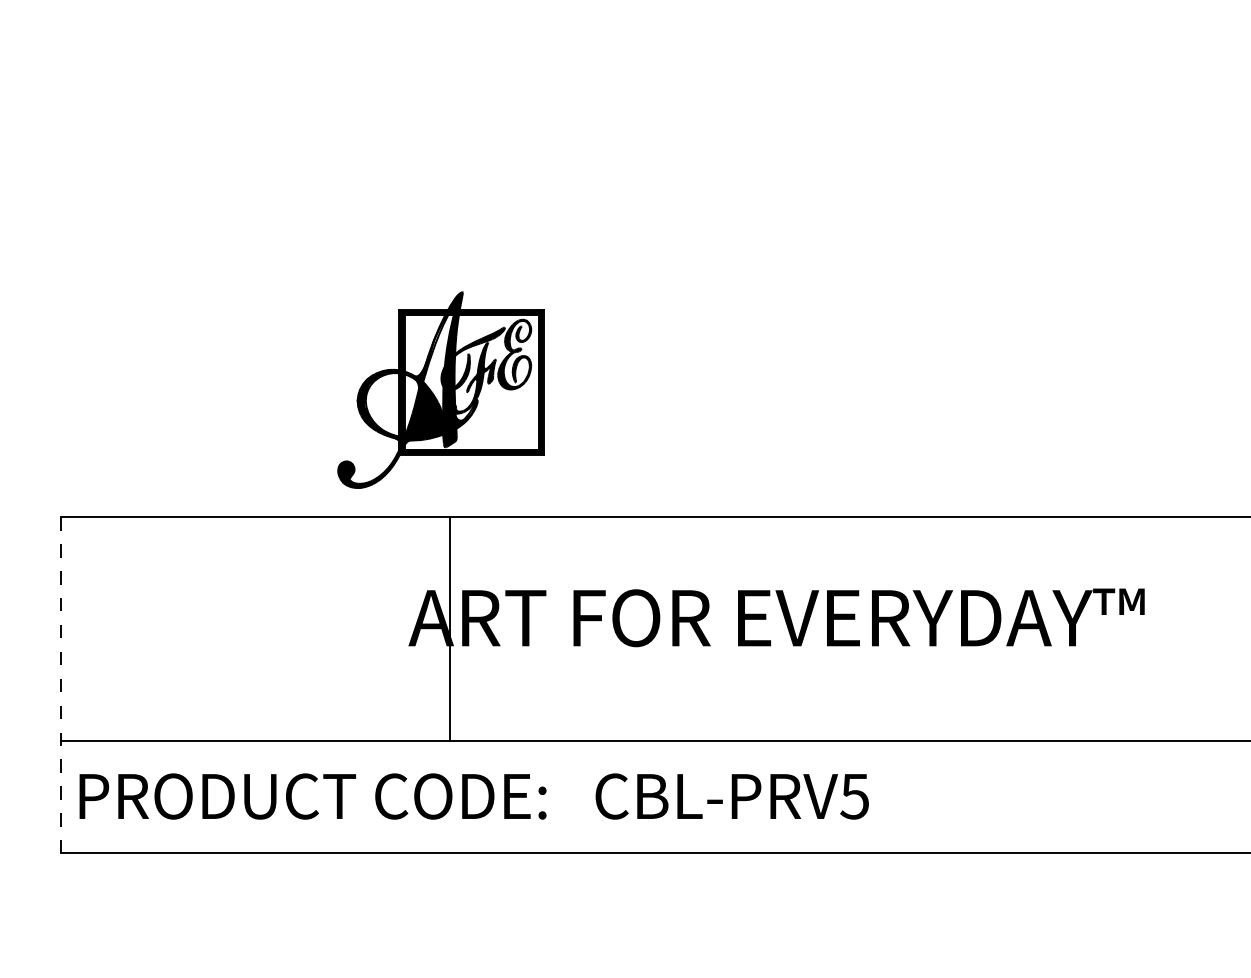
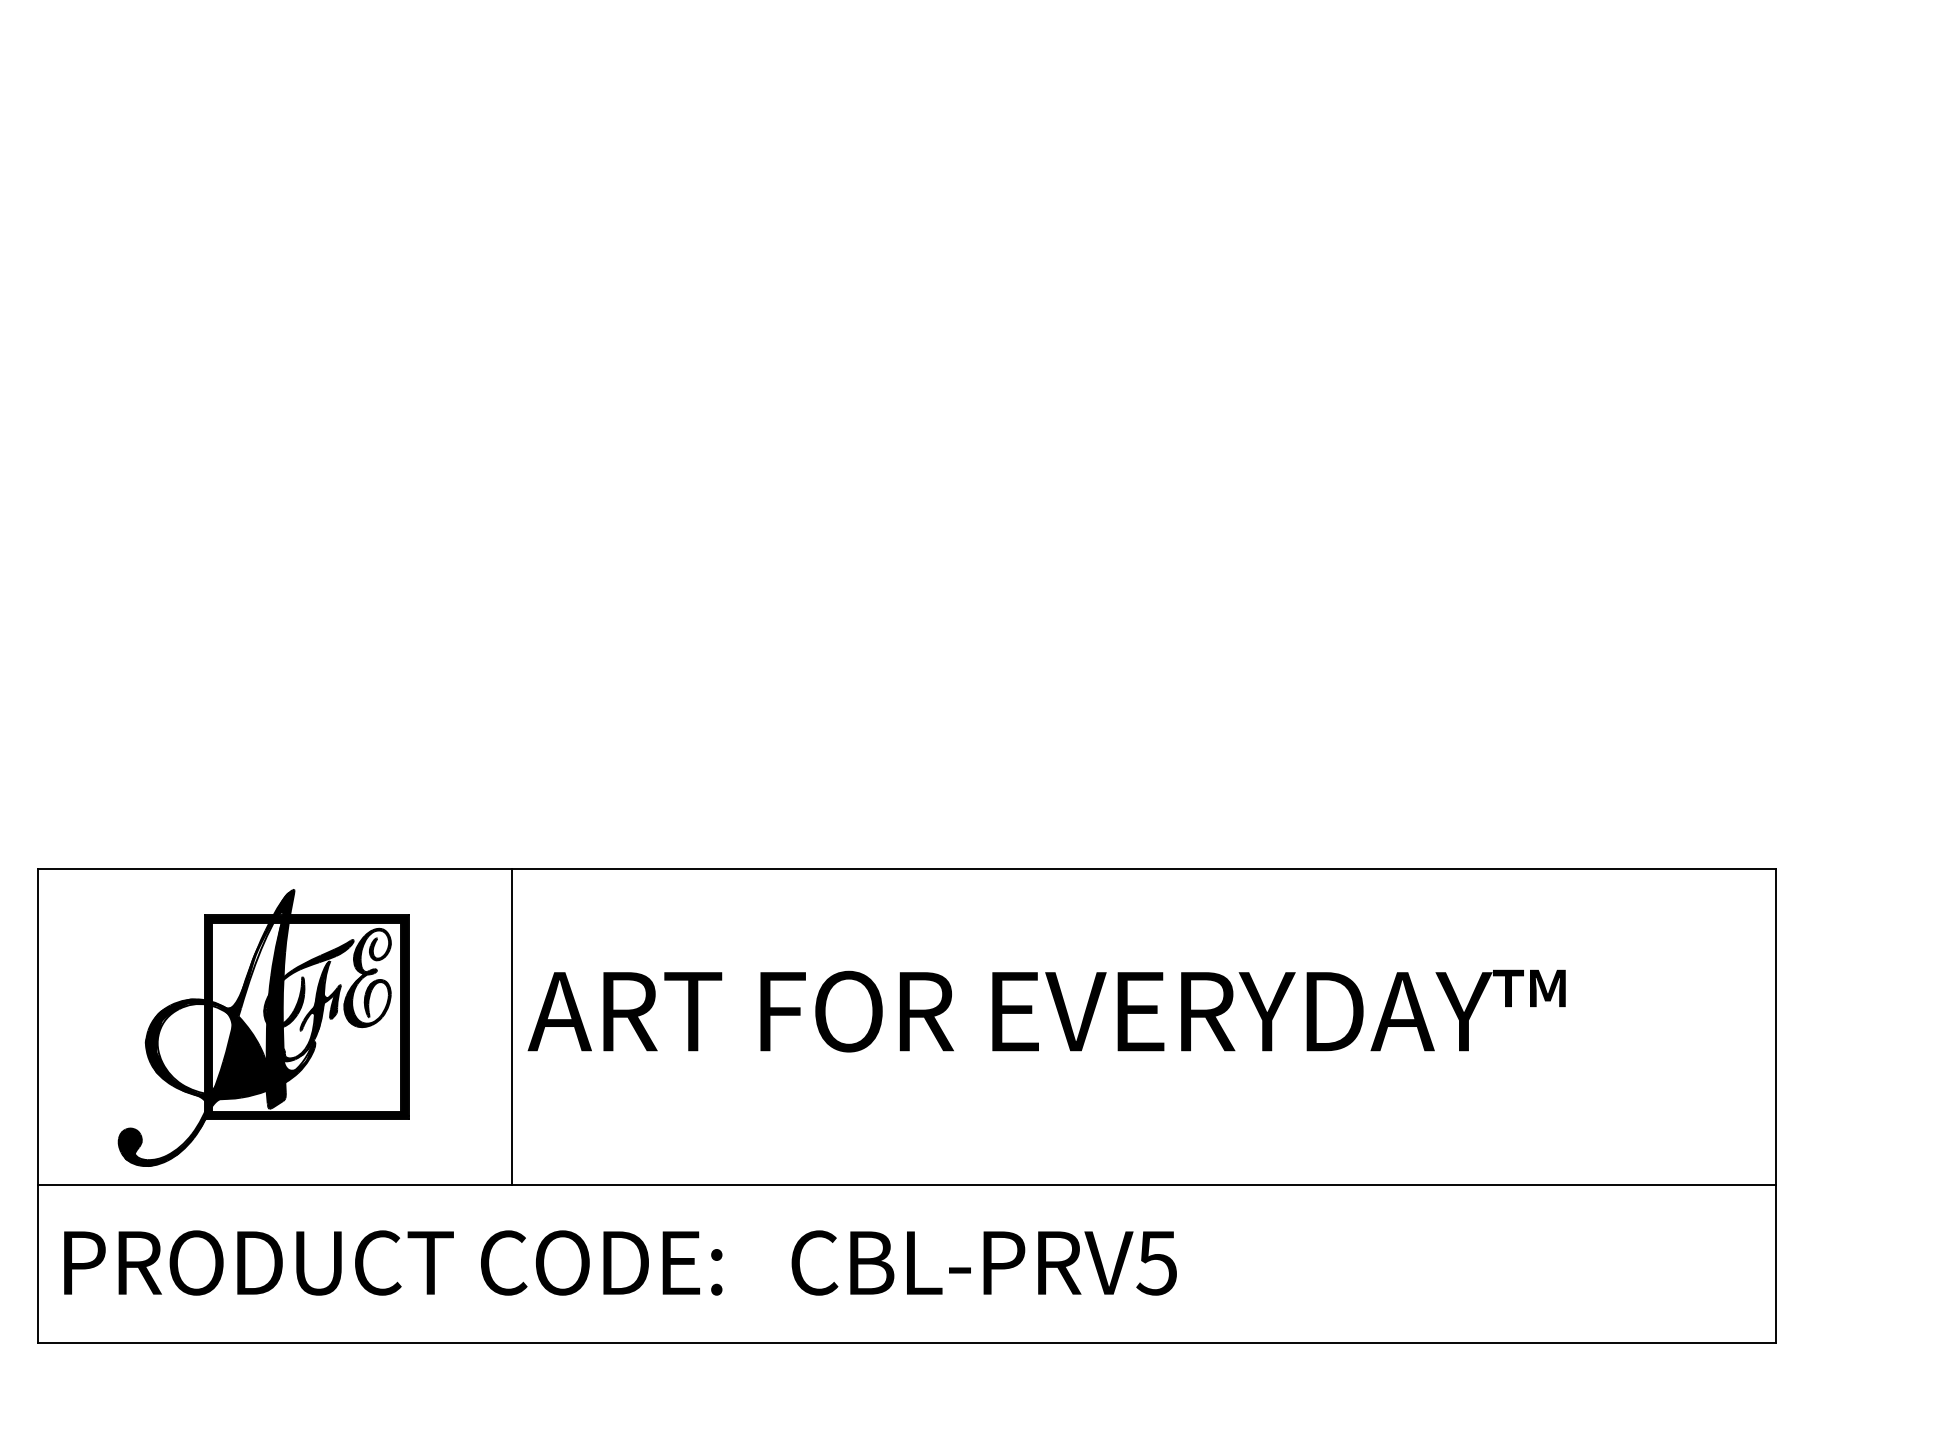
part: (440, 389) -> (263, 1027), moved
line: (450, 629) -> (511, 1027), moved
line: (61, 685) -> (38, 1106), dashed -> solid

